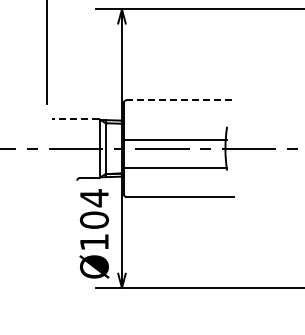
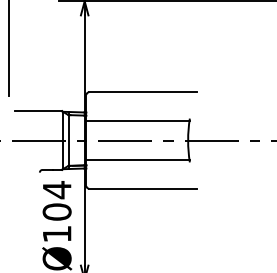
line: (180, 100) -> (143, 92), dashed -> solid
line: (75, 119) -> (38, 111), dashed -> solid
line: (174, 140) -> (137, 121), moved

